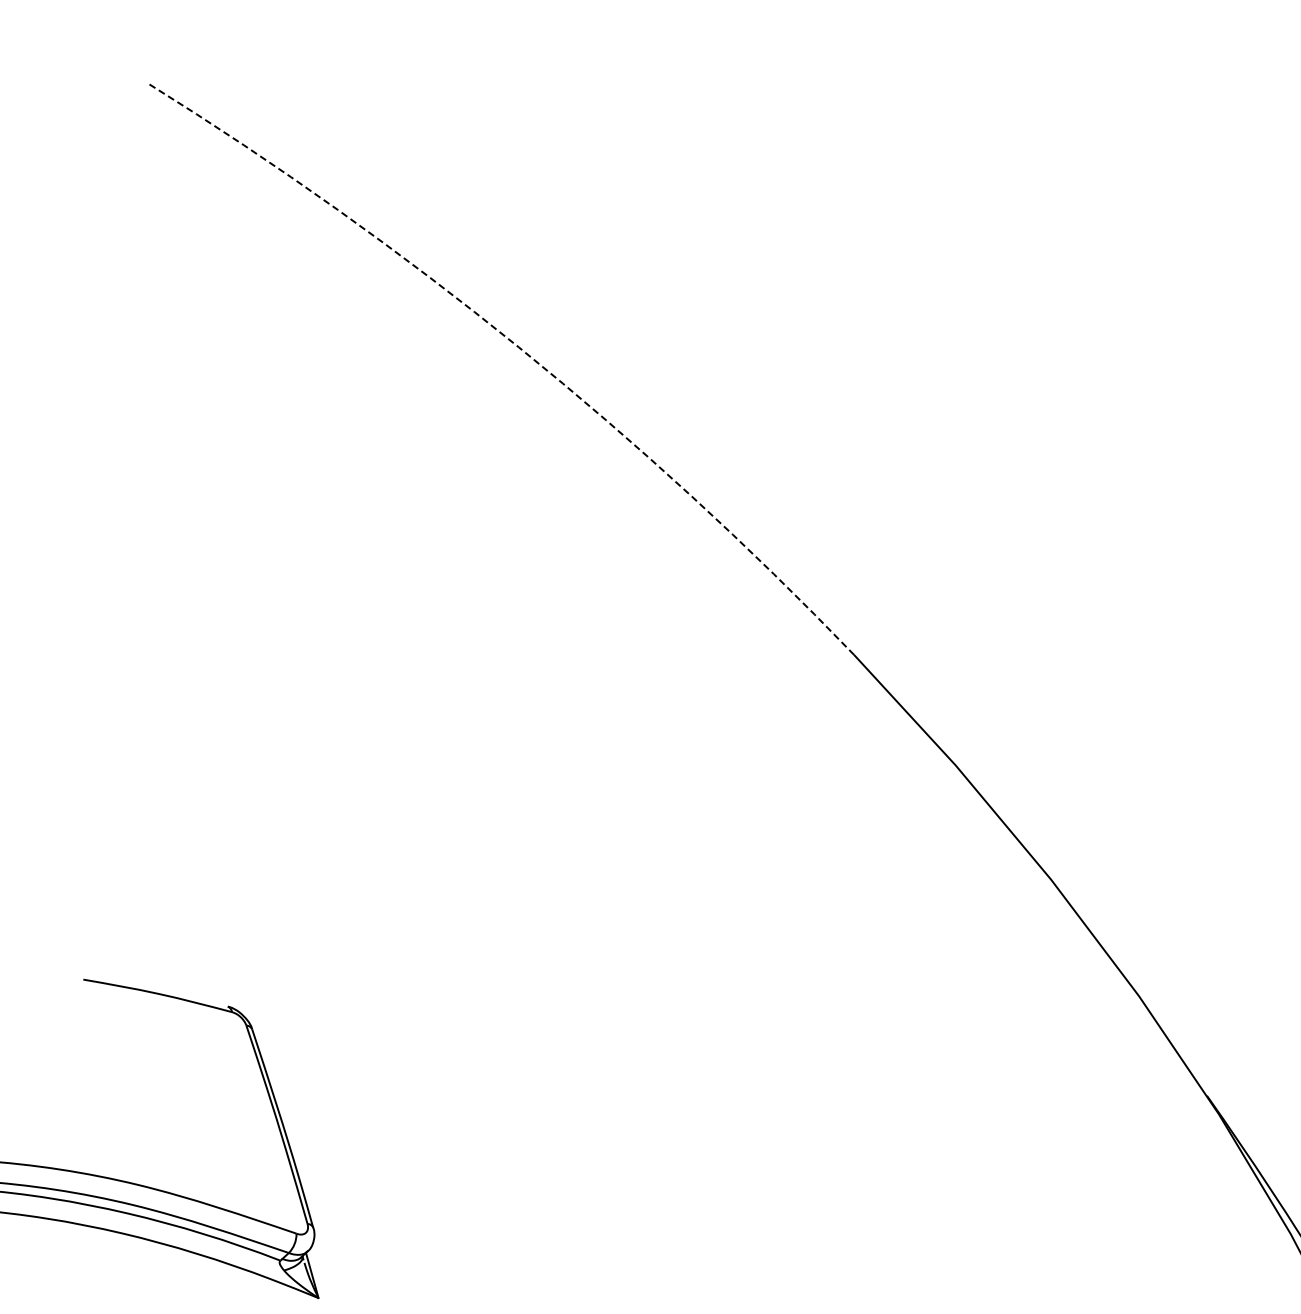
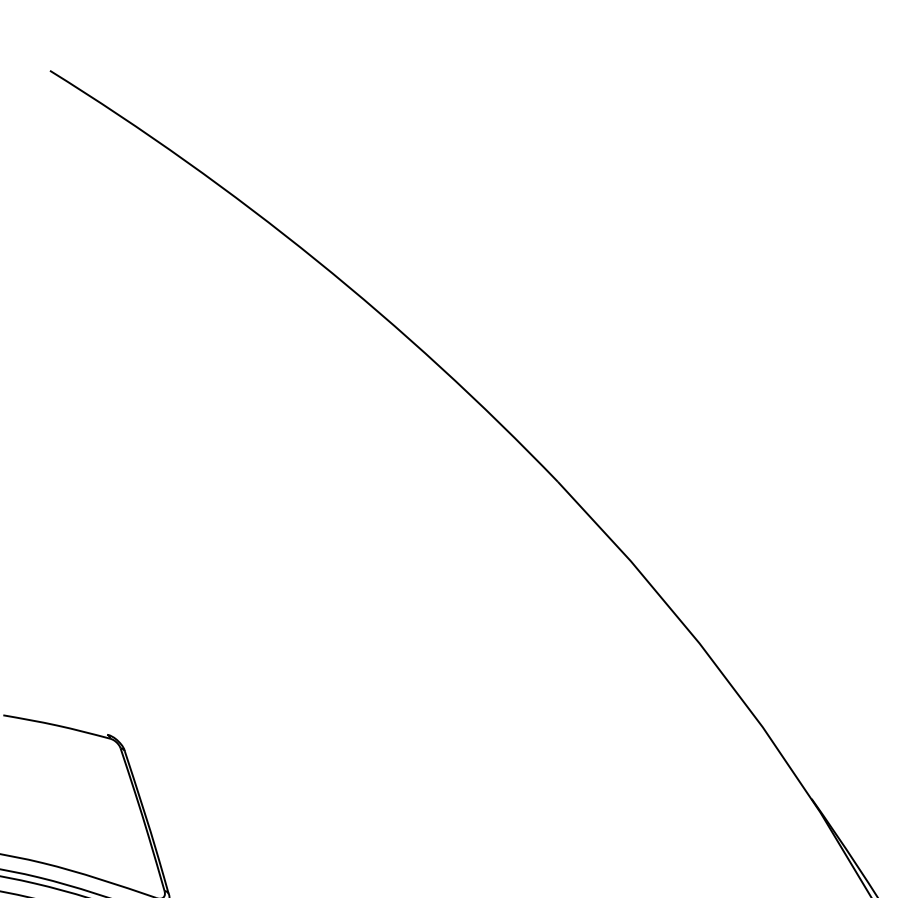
arc: (518, 347) -> (316, 260), dashed -> solid

